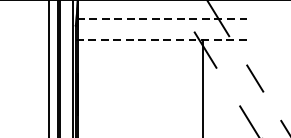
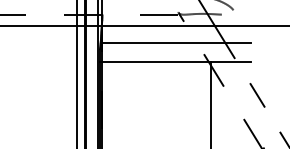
line: (162, 19) -> (176, 43), dashed -> solid
line: (161, 39) -> (175, 61), dashed -> solid

